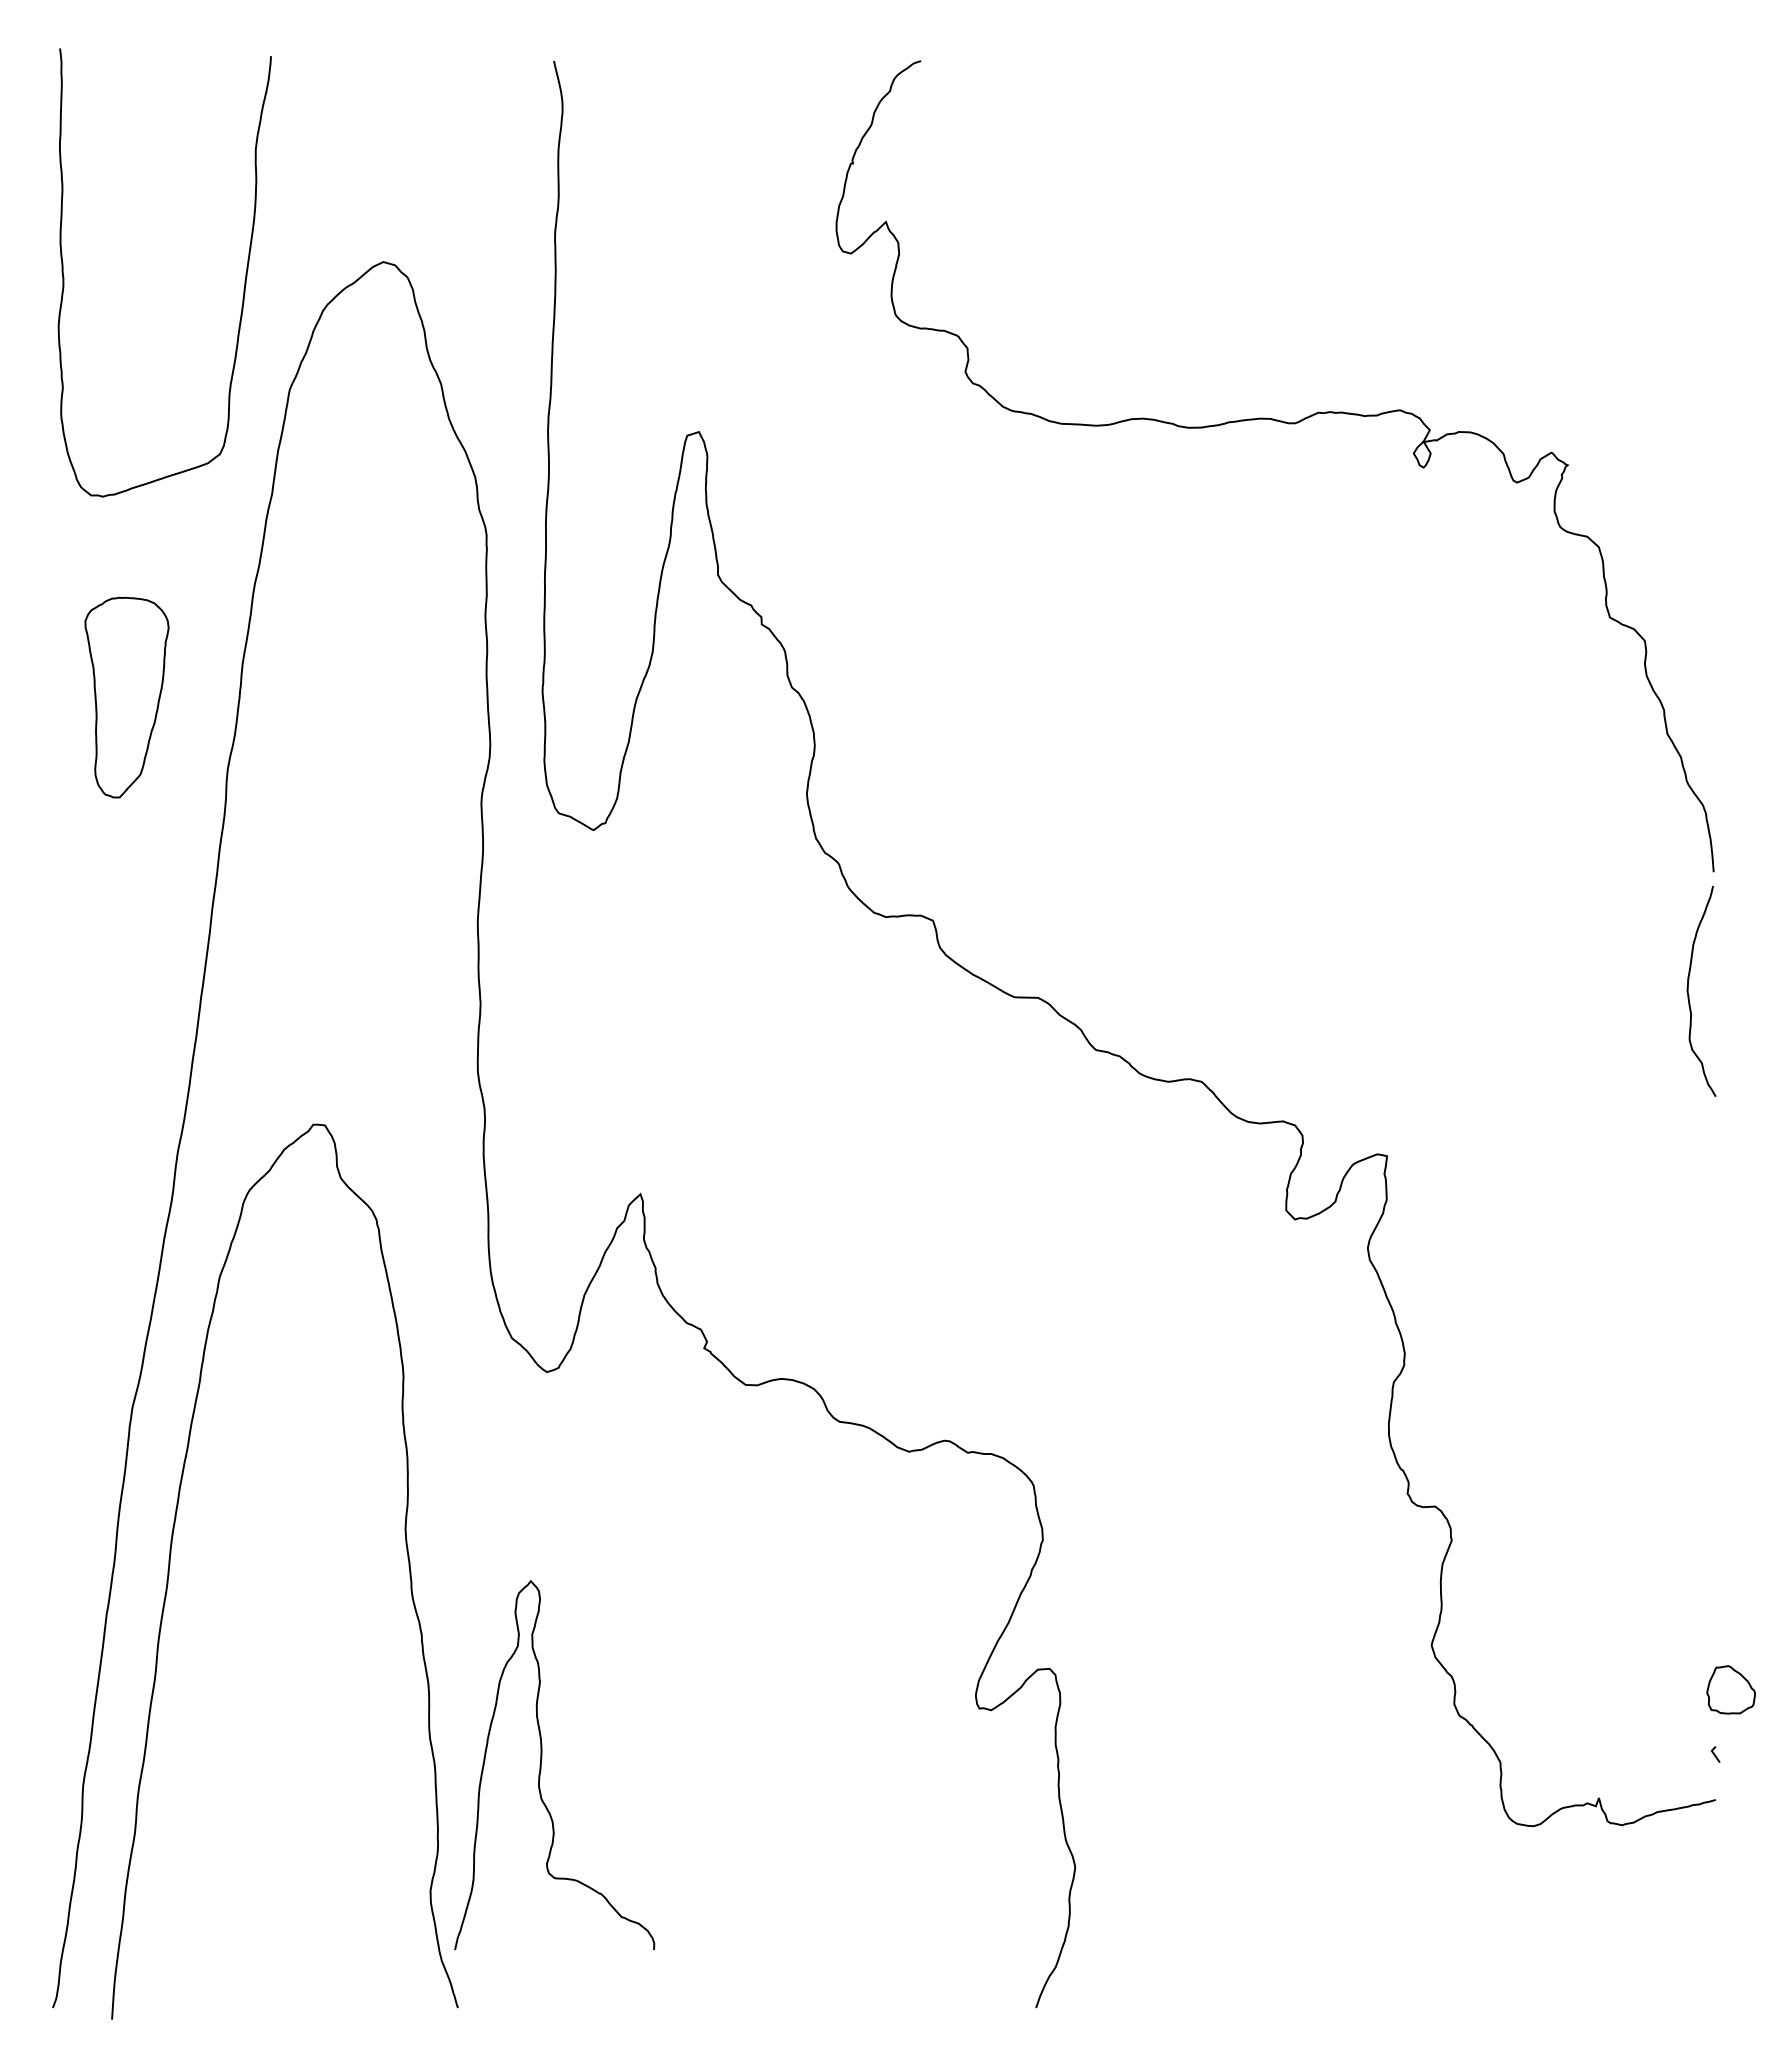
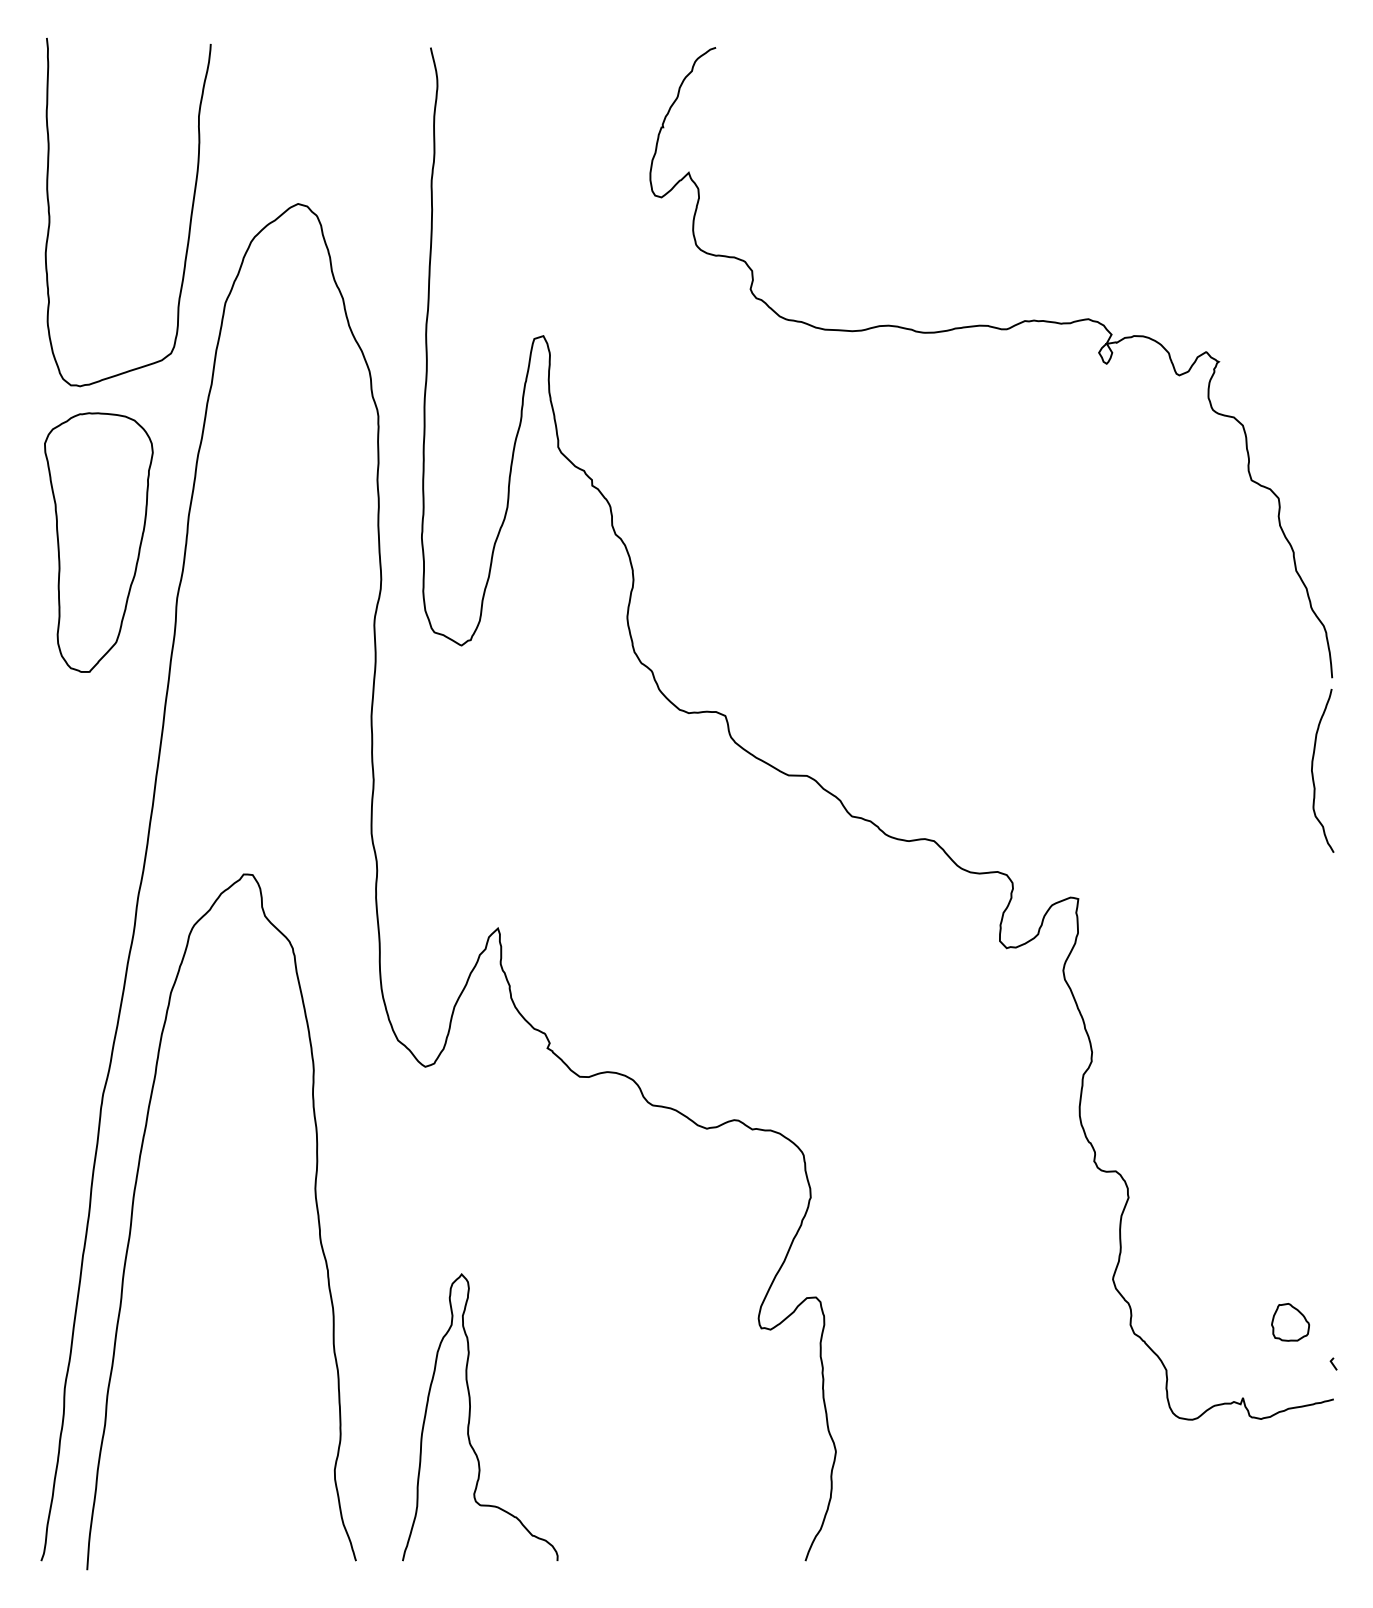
part: (126, 697) -> (98, 542), size x1.67
part: (1730, 1689) -> (1290, 1322), moved
curve: (541, 1765) -> (470, 1417), moved

